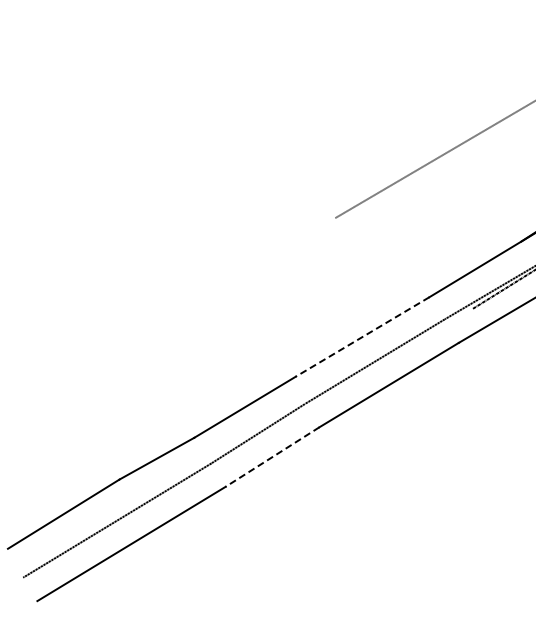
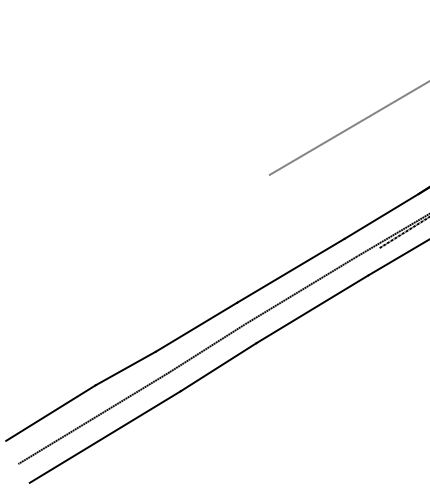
line: (362, 337) -> (290, 271), dashed -> solid
line: (272, 457) -> (218, 367), dashed -> solid

